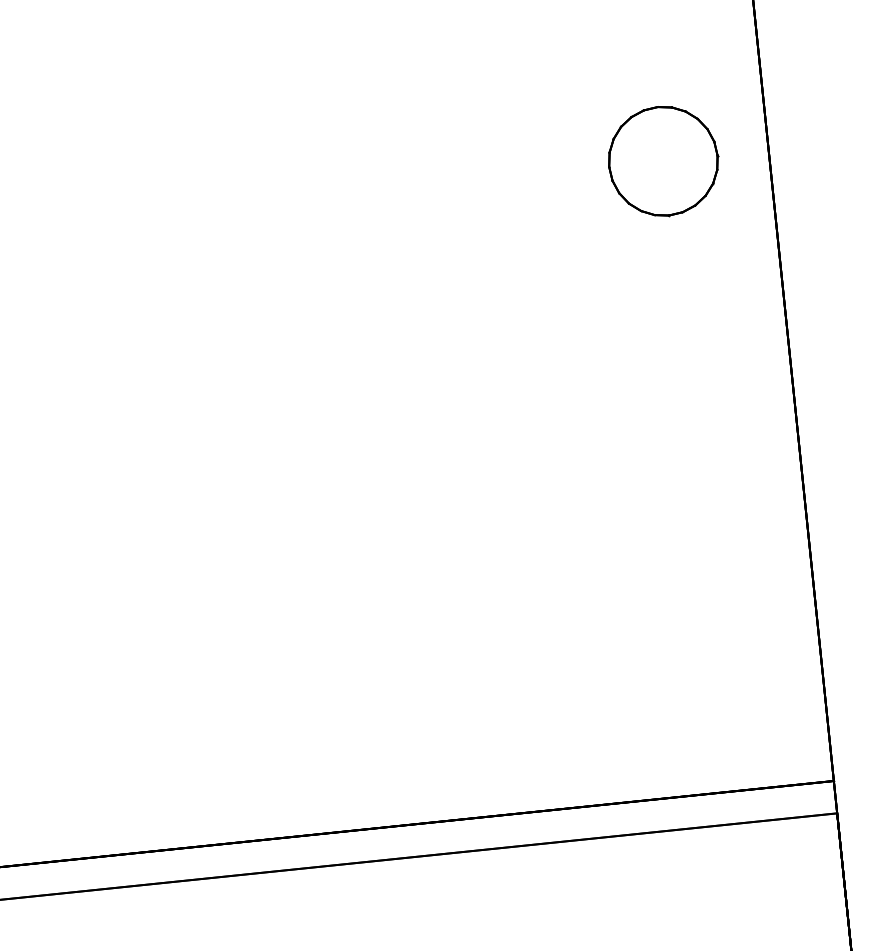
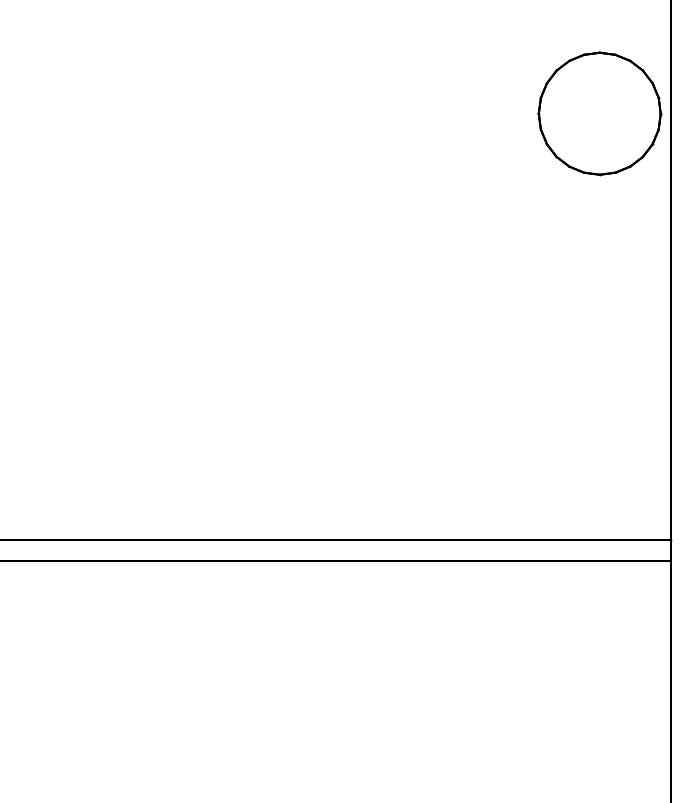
part: (662, 160) -> (599, 113), size x1.67

